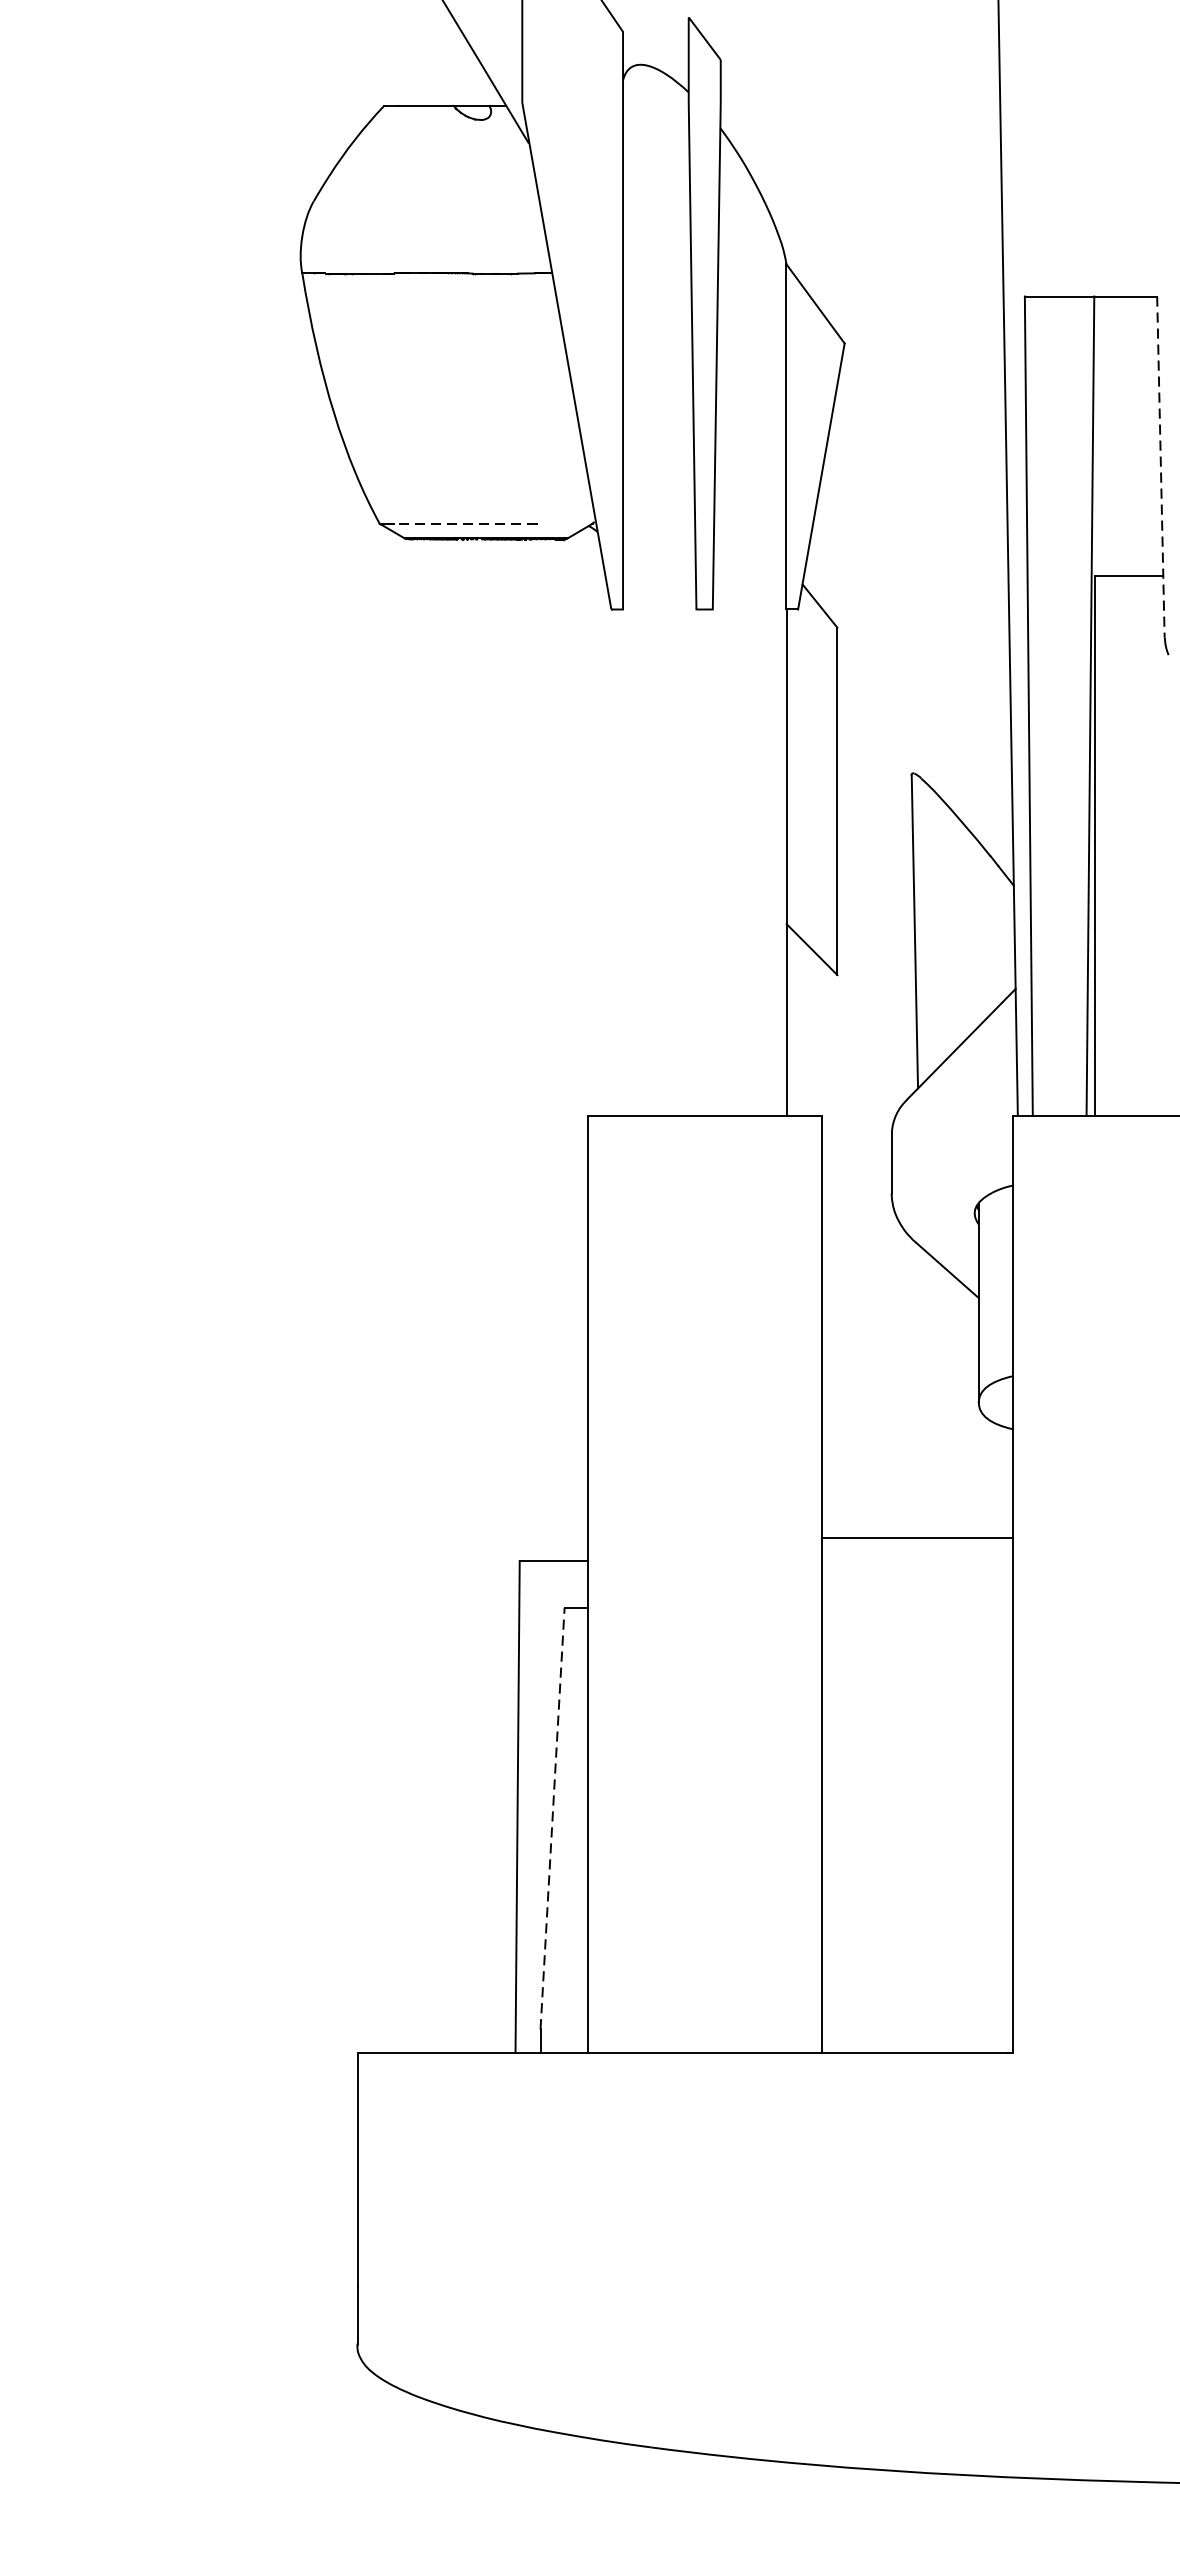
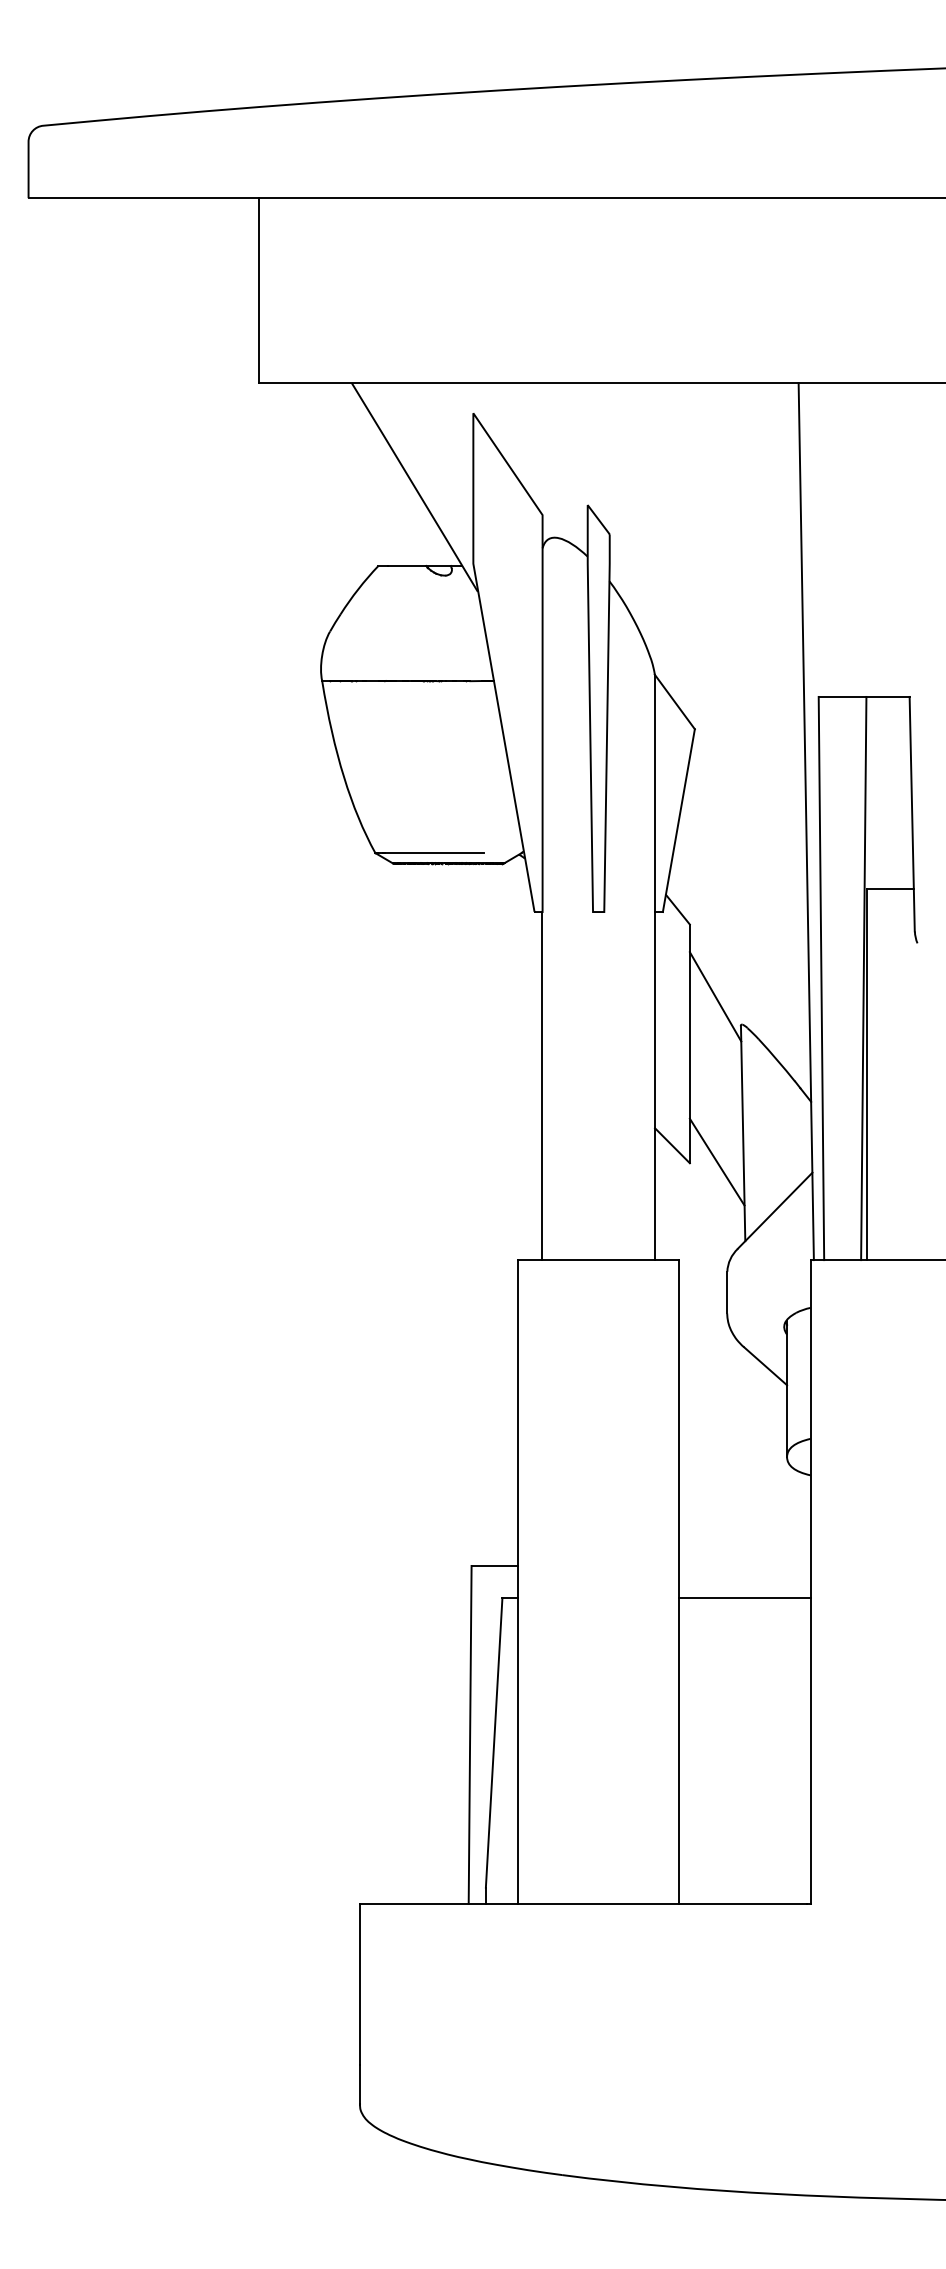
line: (1161, 467) -> (912, 814), dashed -> solid
line: (464, 524) -> (433, 853), dashed -> solid
line: (874, 732) -> (715, 996), added
line: (622, 863) -> (542, 1086), added
line: (876, 972) -> (716, 1161), added
line: (916, 1538) -> (744, 1598), moved
line: (553, 1818) -> (494, 1742), dashed -> solid

